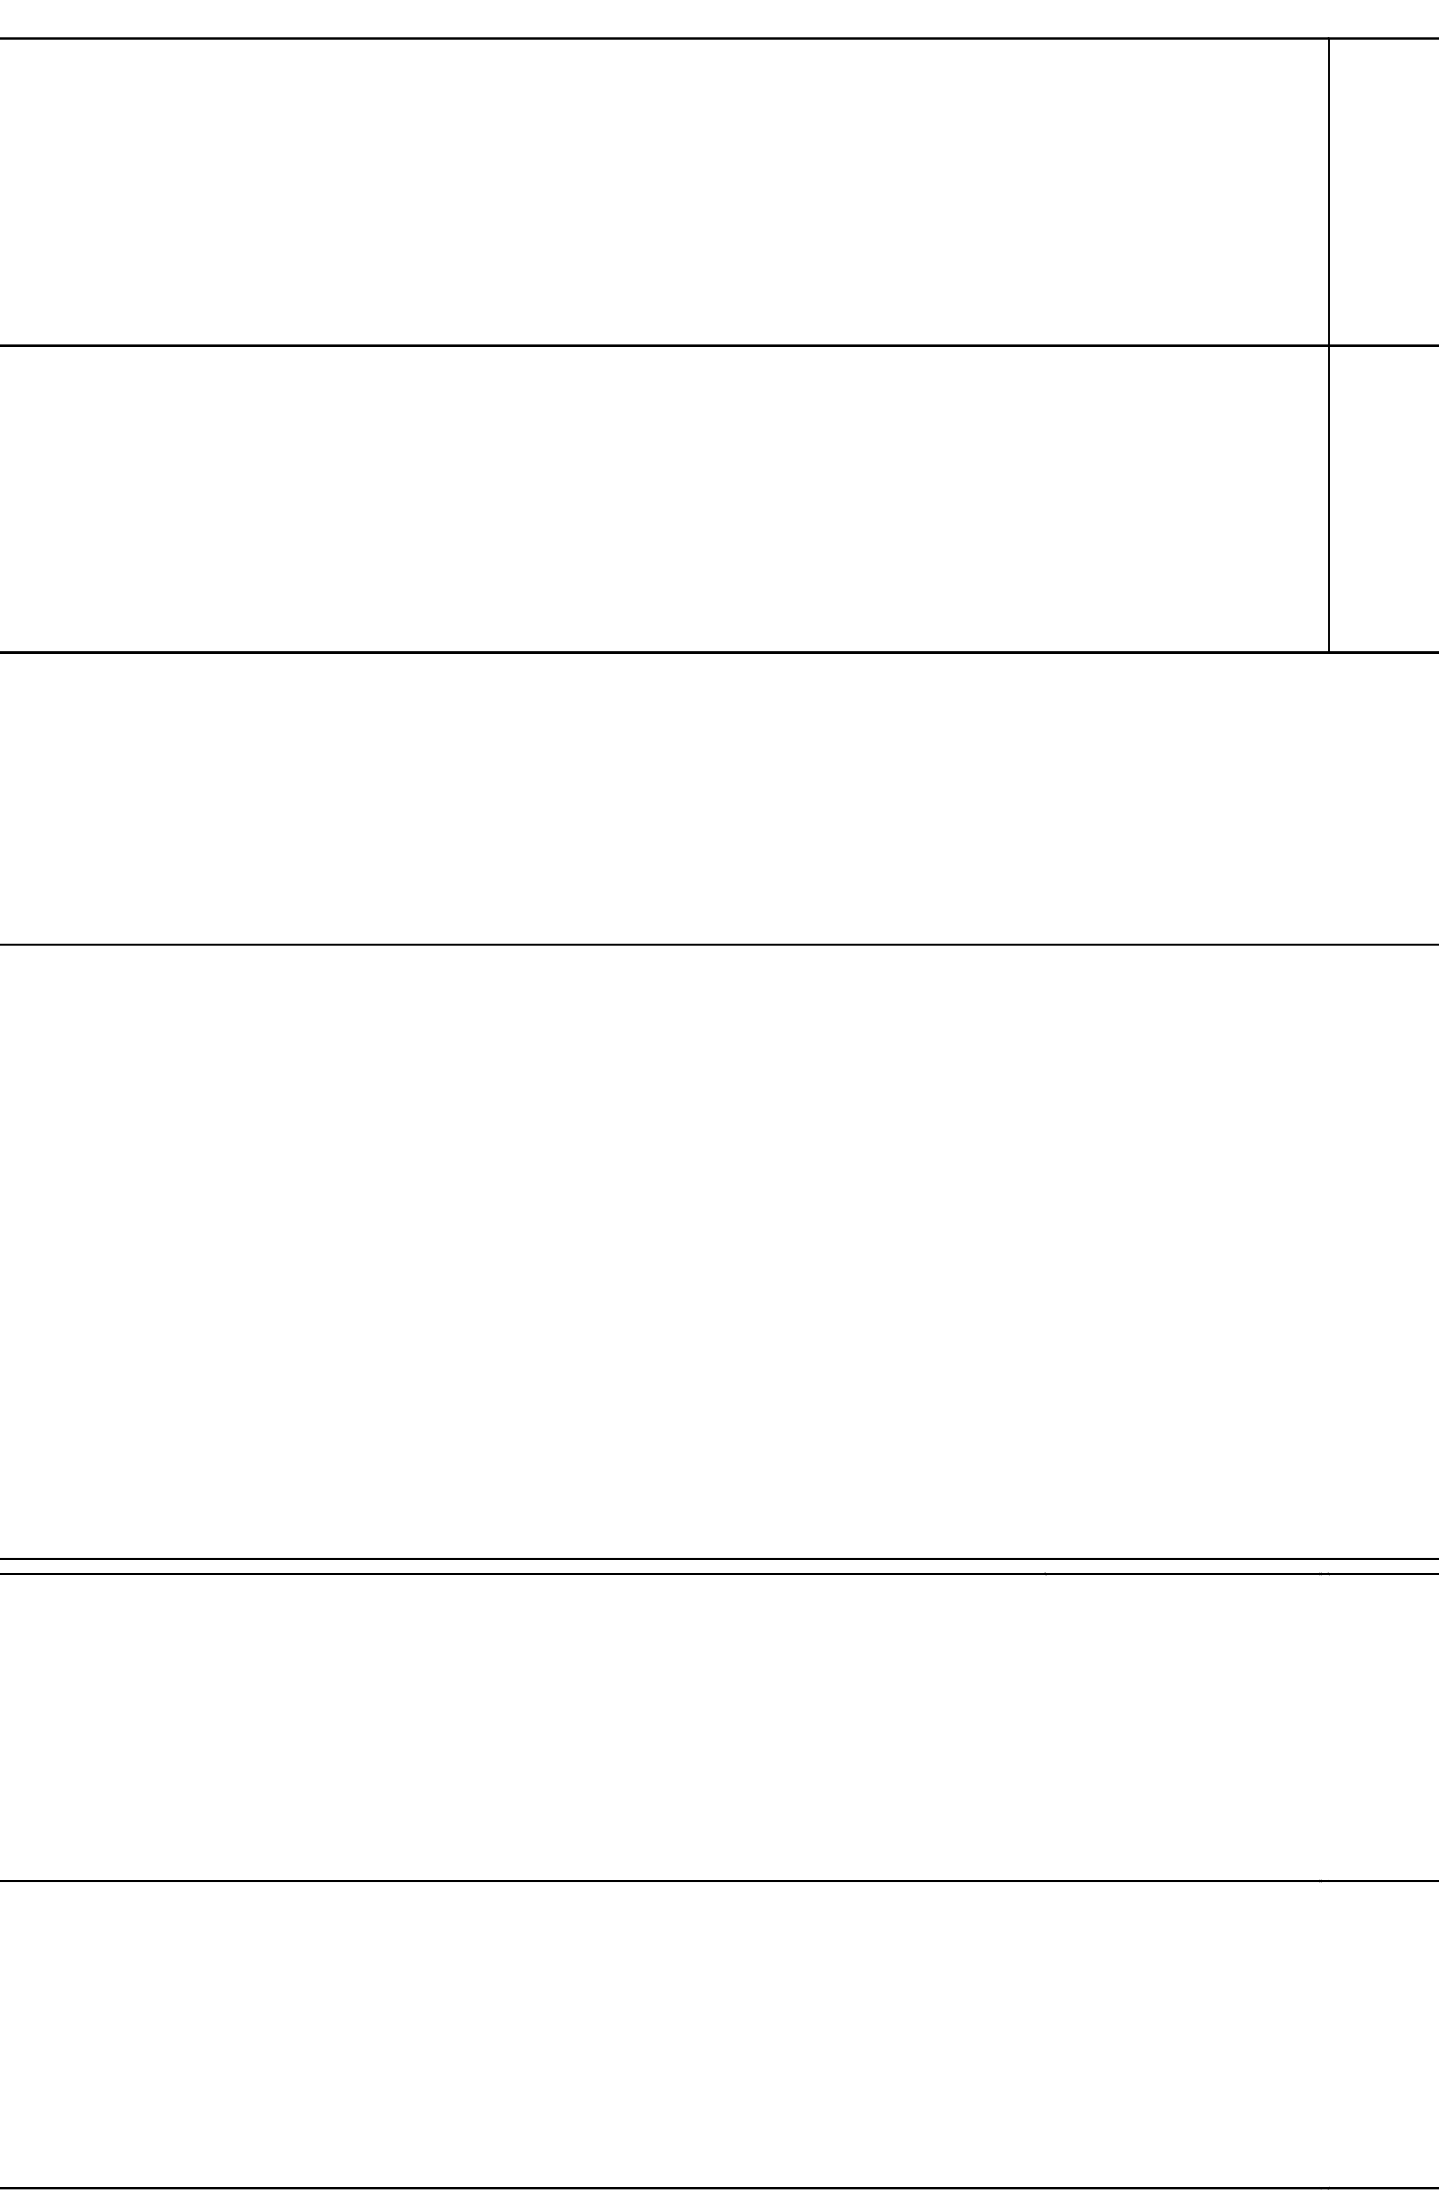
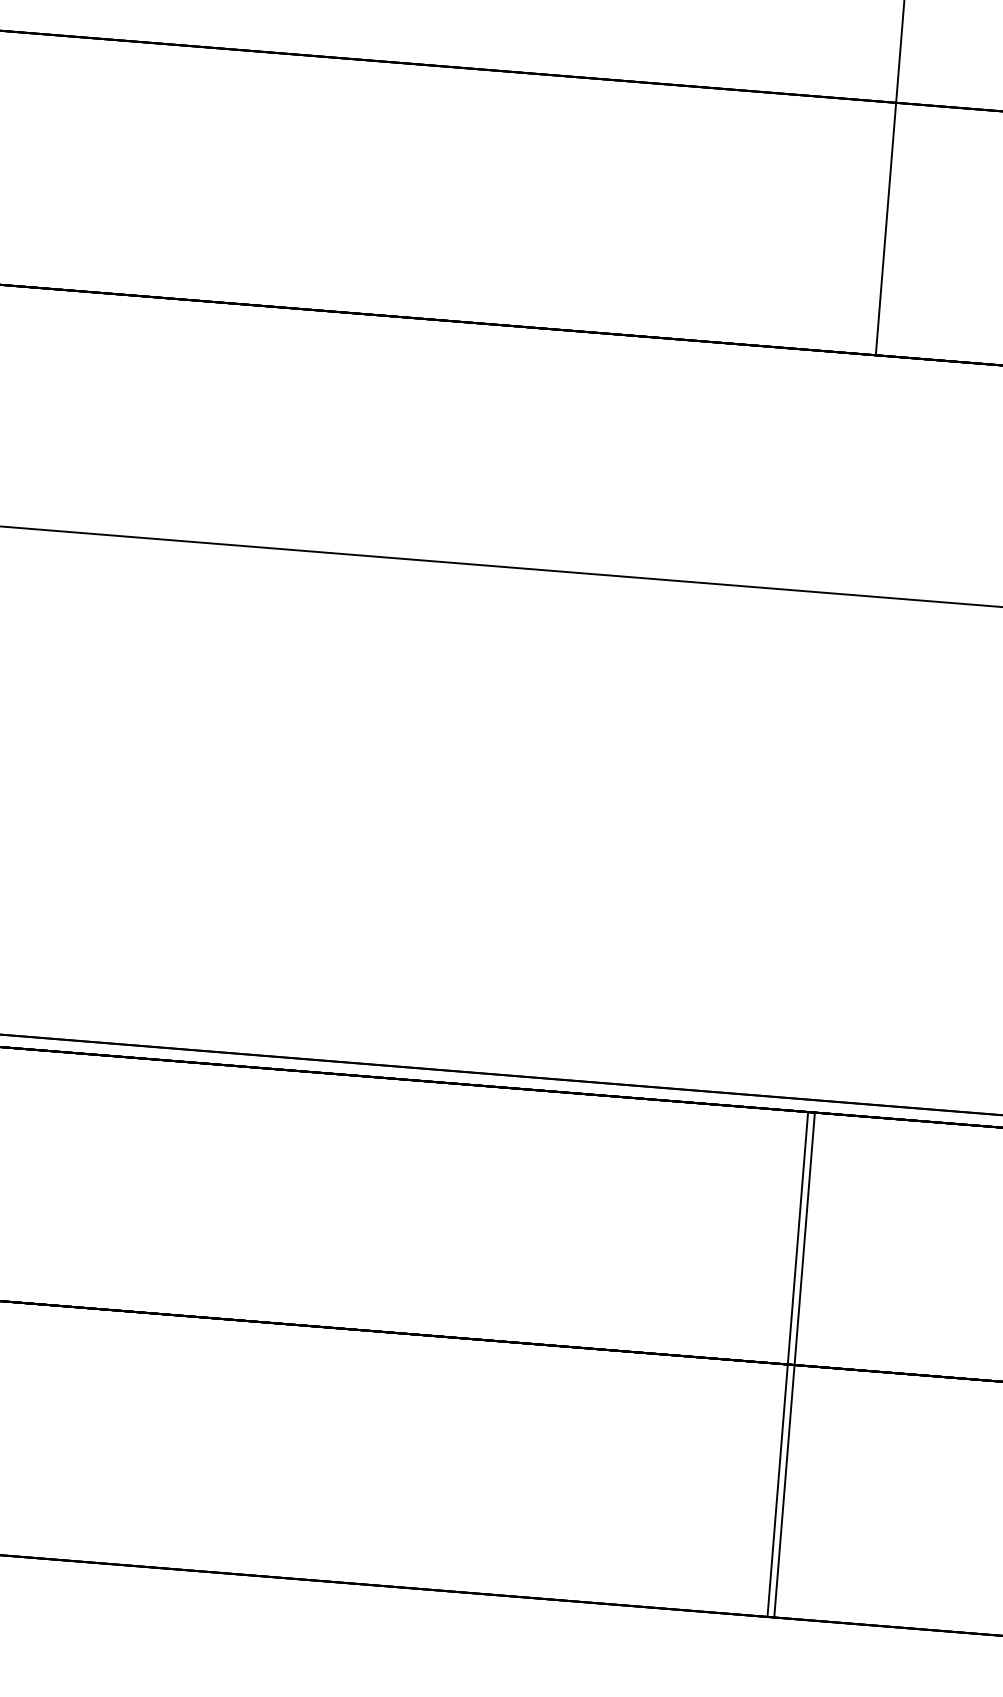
line: (1320, 1880) -> (787, 1364), added
line: (1328, 1880) -> (794, 1364), added

